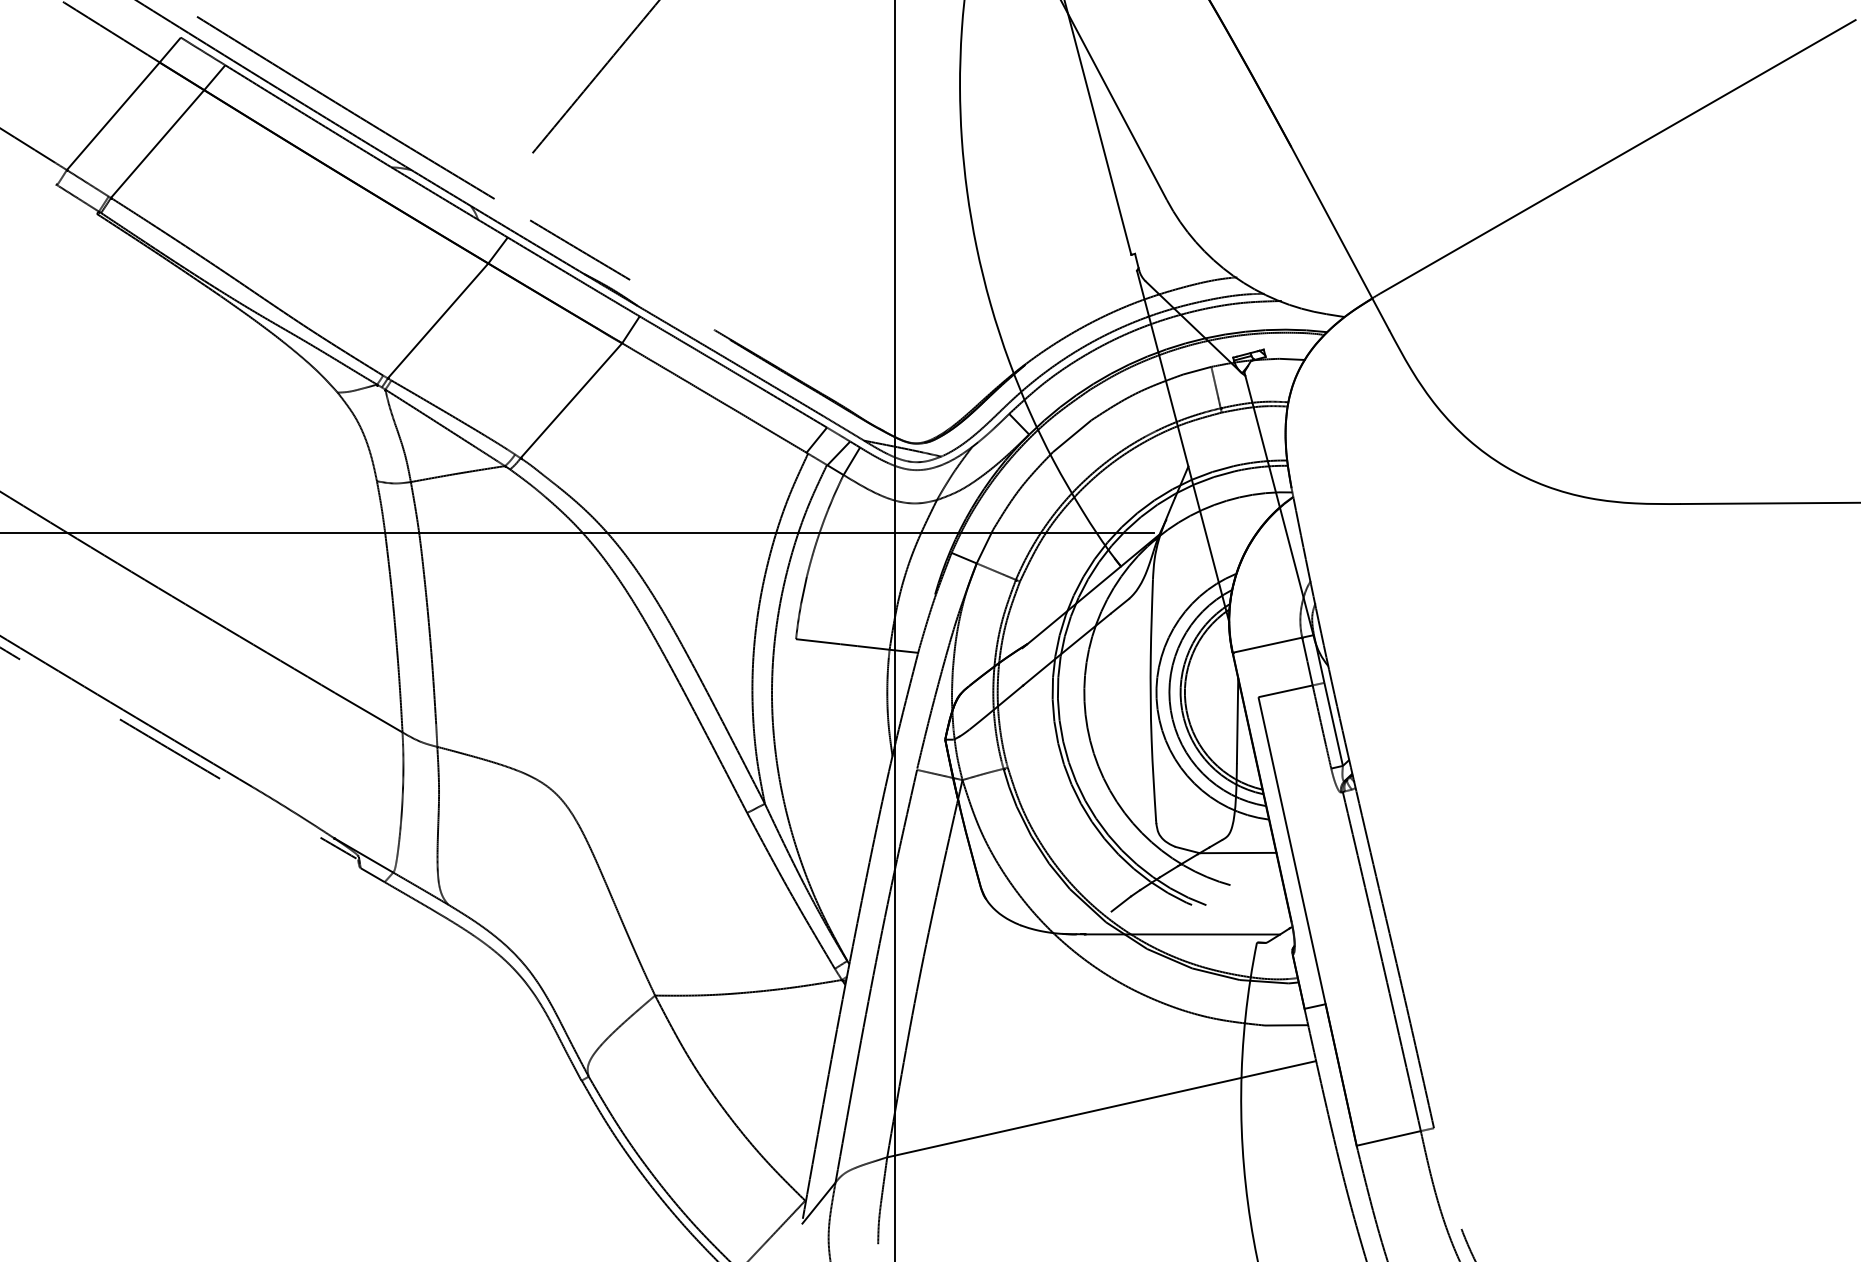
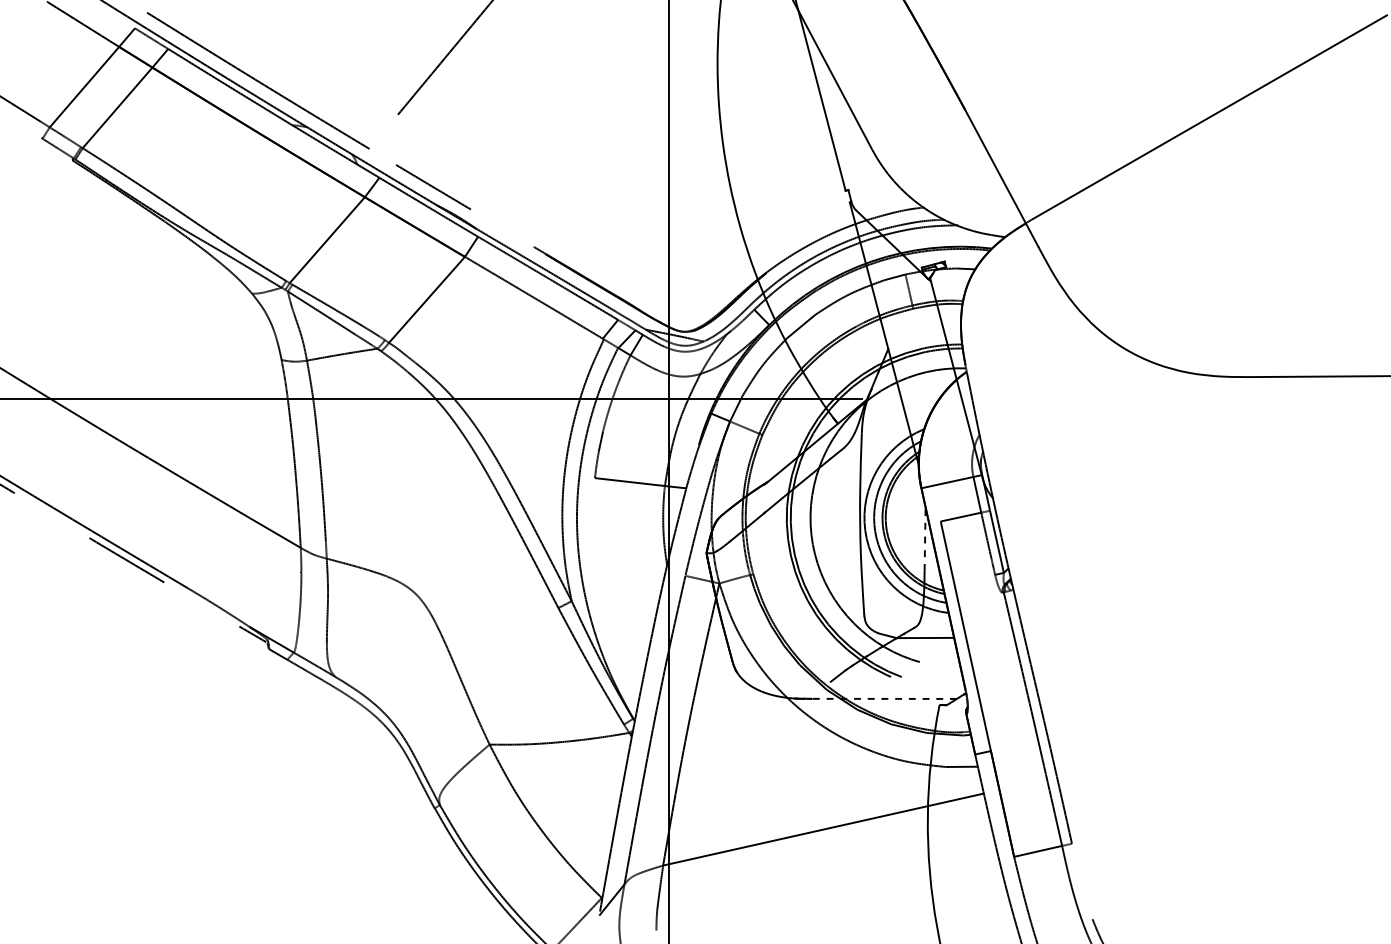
line: (1237, 720) -> (925, 538), solid -> dashed
line: (1182, 934) -> (883, 698), solid -> dashed

